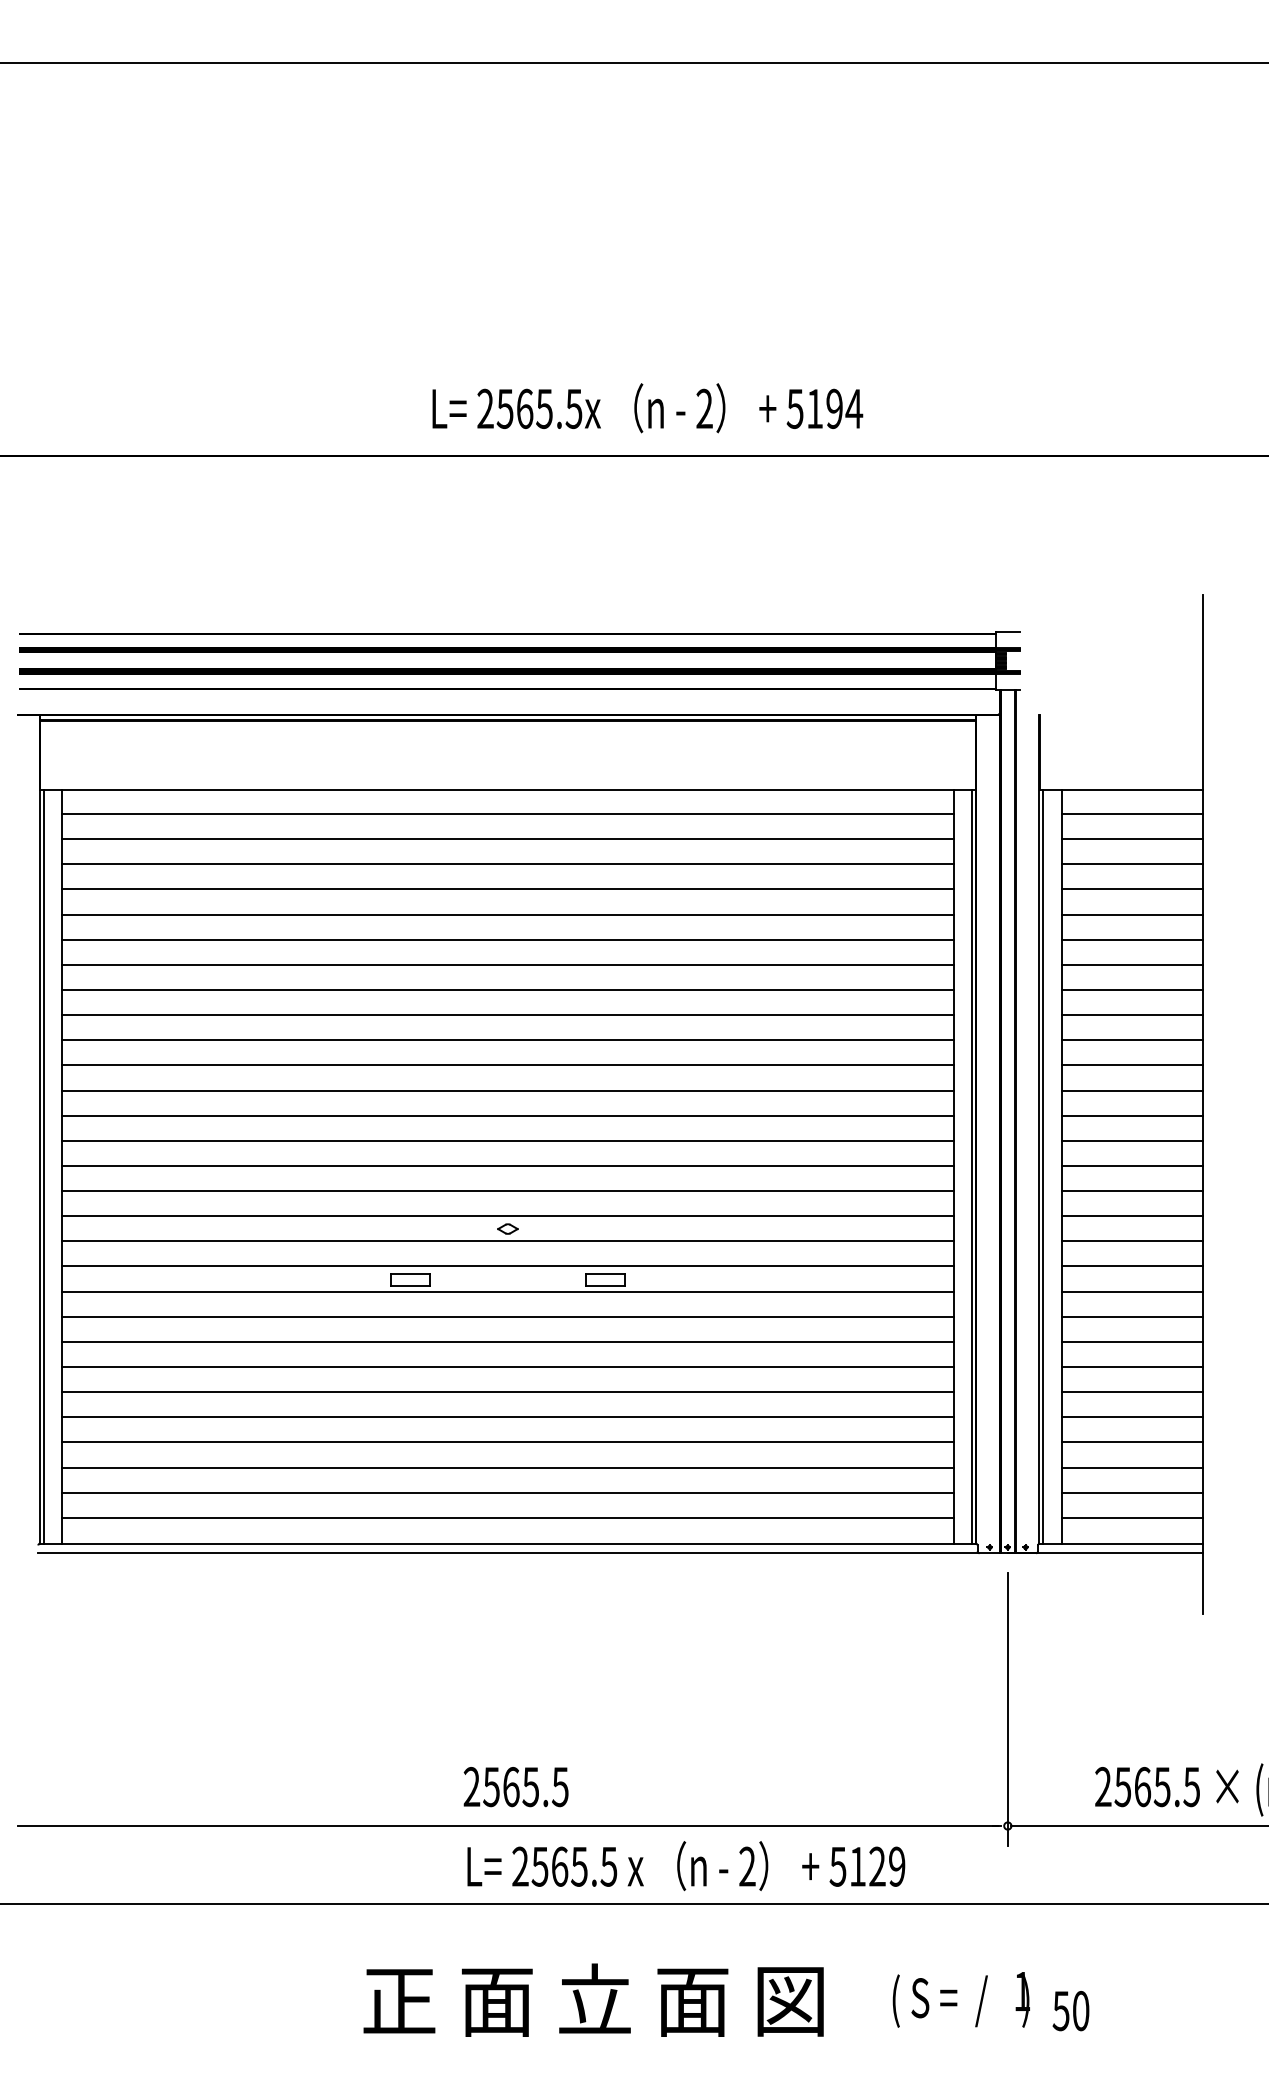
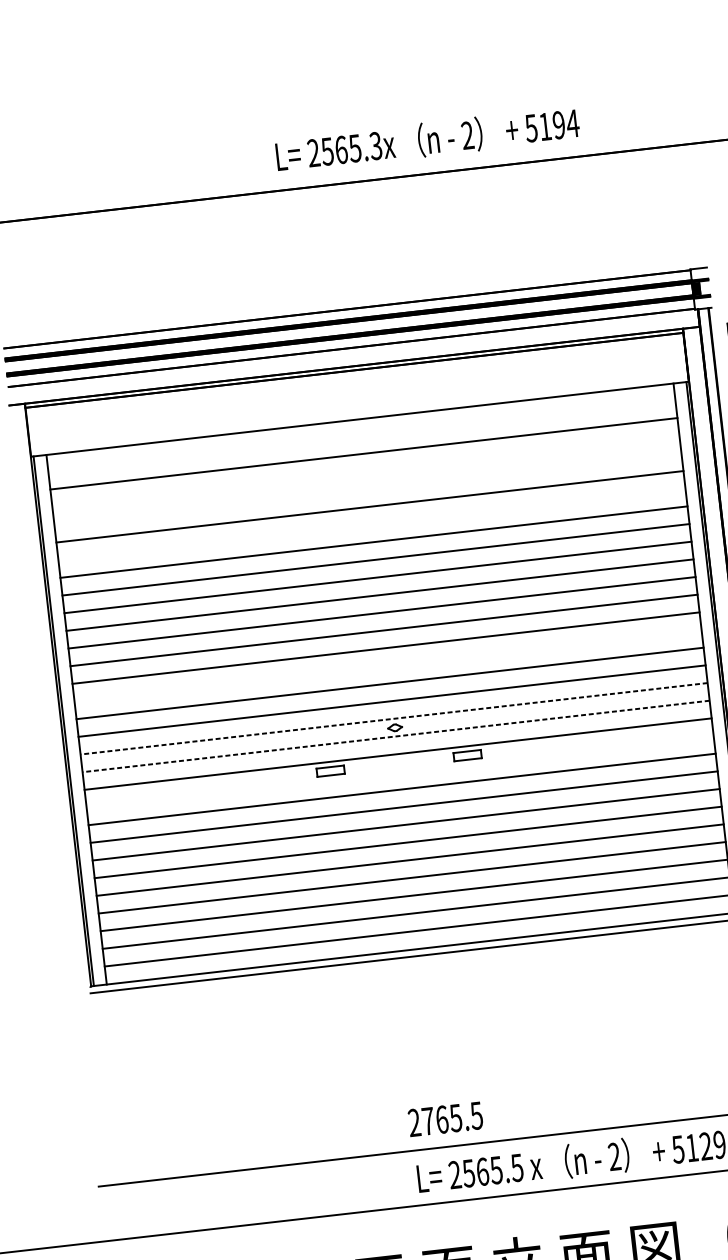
text: (573, 408) -> (375, 145), 2565.5x -> 2565.3x
line: (507, 814) -> (361, 436), removed
line: (507, 864) -> (365, 471), removed
line: (507, 889) -> (367, 489), removed
line: (507, 939) -> (371, 524), removed
line: (507, 1140) -> (387, 665), removed
line: (507, 1216) -> (393, 719), solid -> dashed
line: (507, 1241) -> (395, 736), solid -> dashed
line: (507, 1291) -> (399, 771), removed
text: (491, 1787) -> (428, 1121), 2565.5 -> 2765.5

